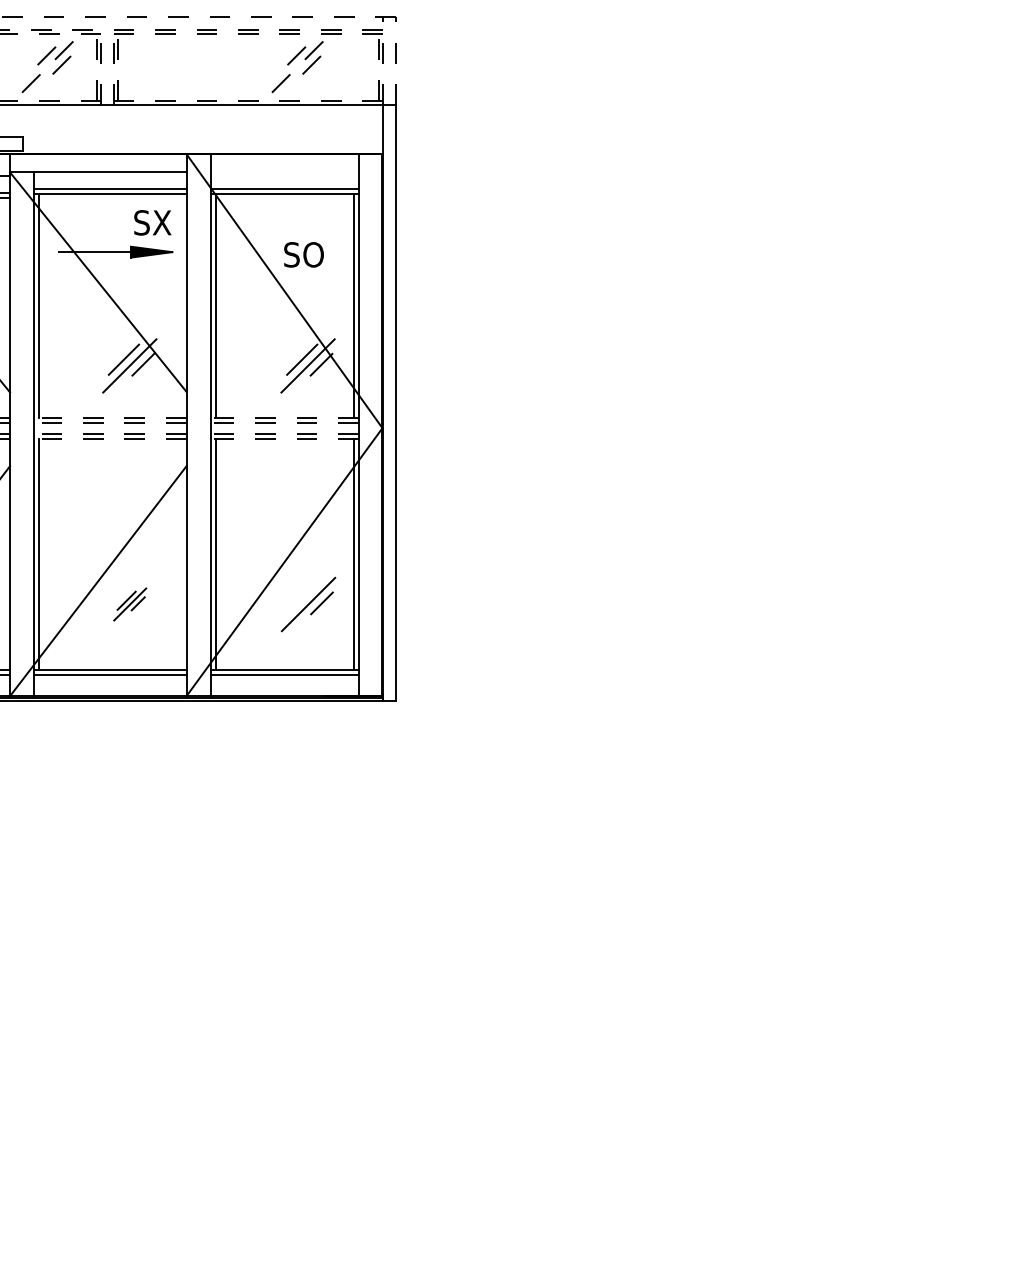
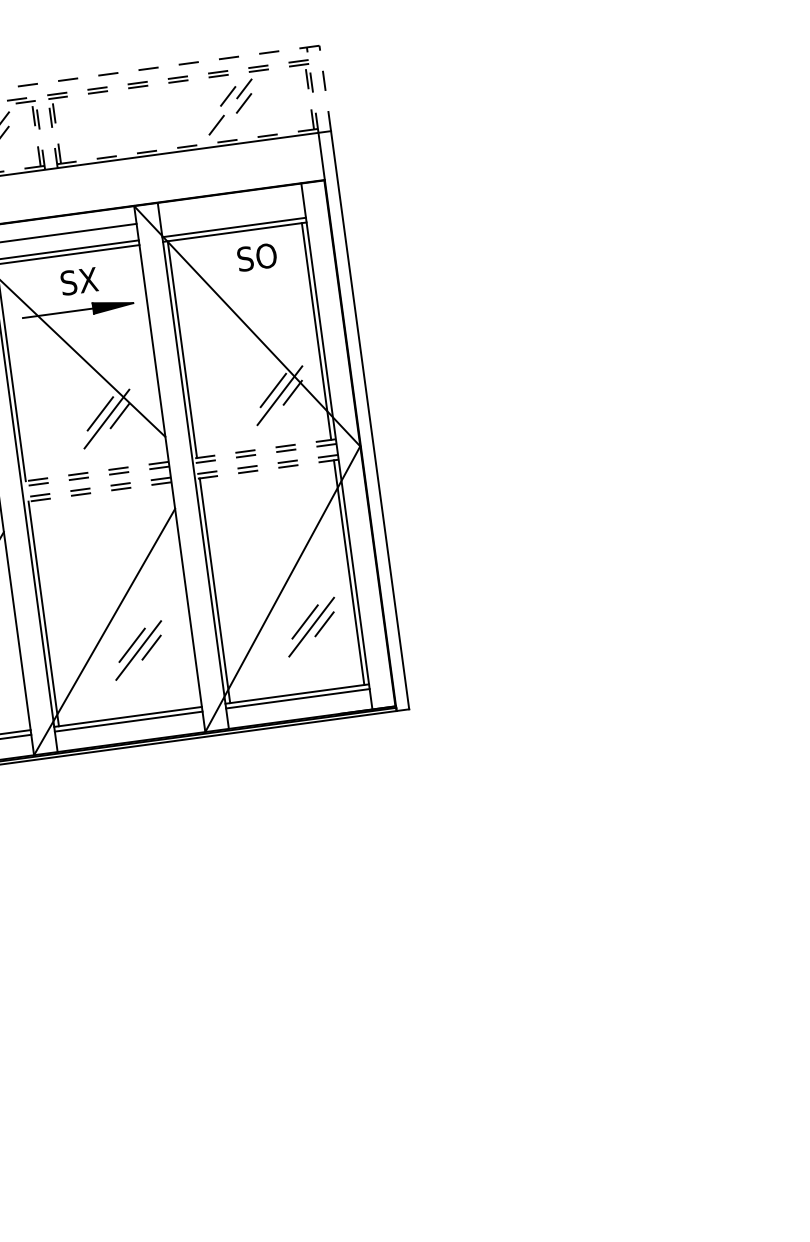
text: (152, 222) -> (79, 281), moved
text: (303, 254) -> (256, 257), moved
line: (302, 598) -> (305, 622), added
part: (129, 604) -> (137, 650), size x1.67

